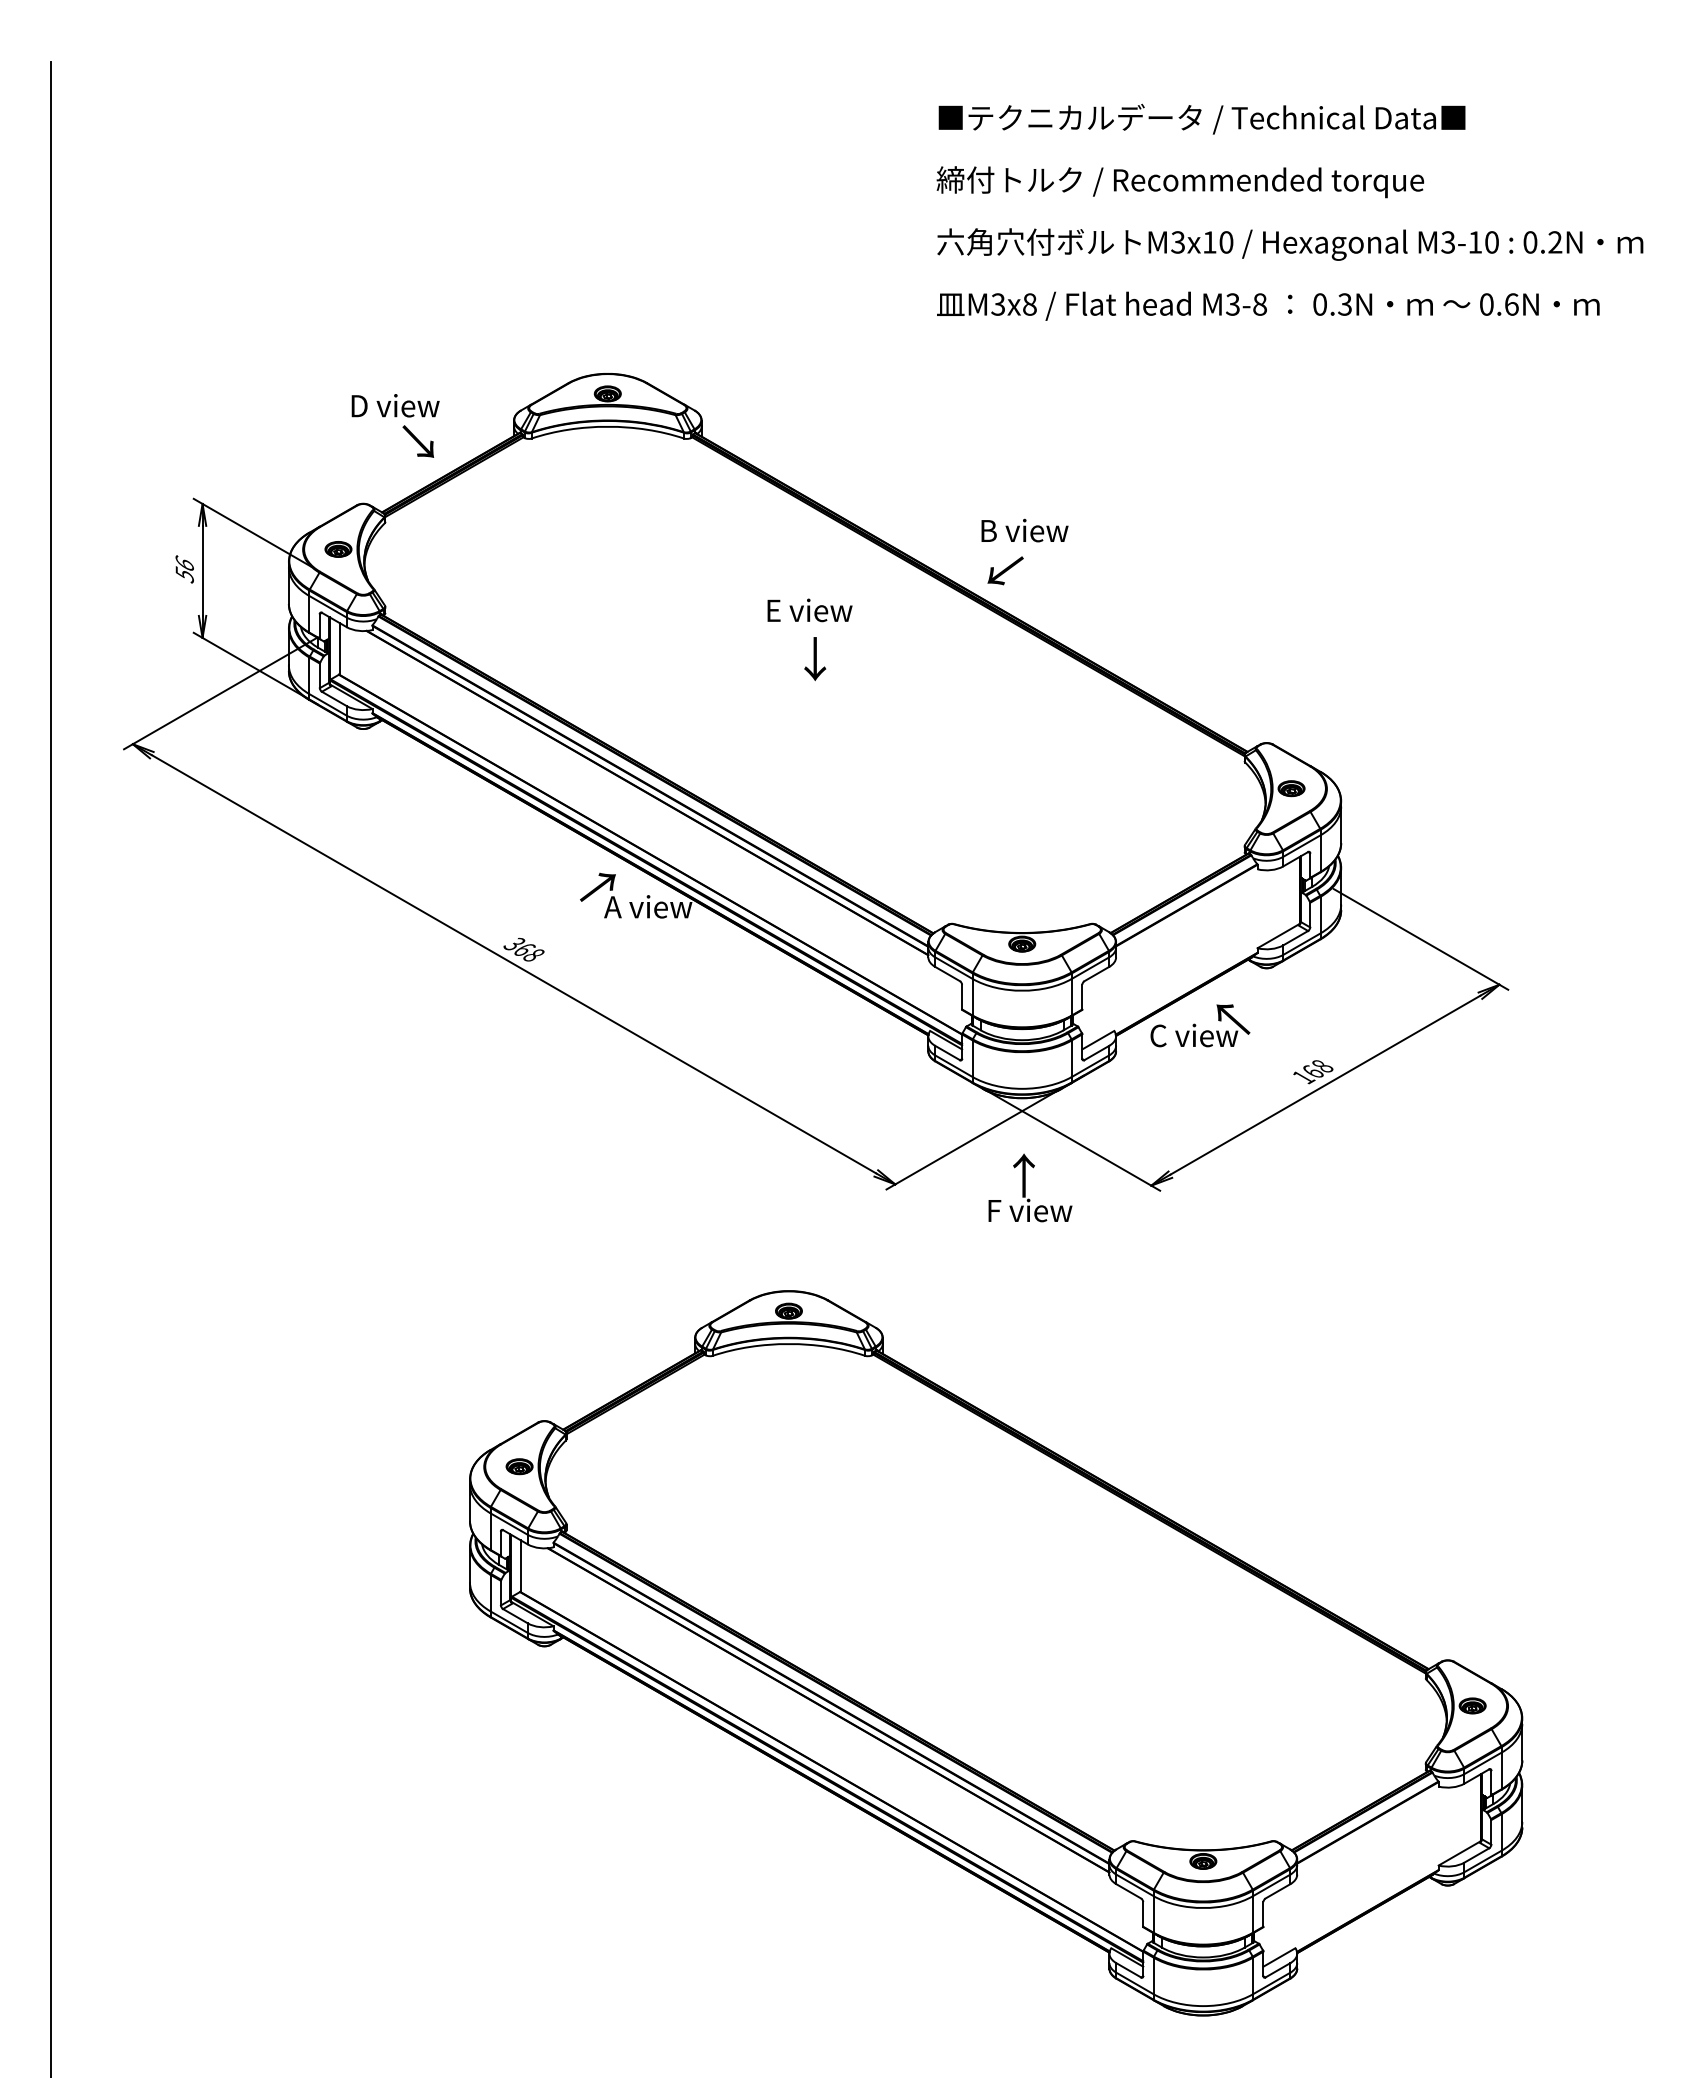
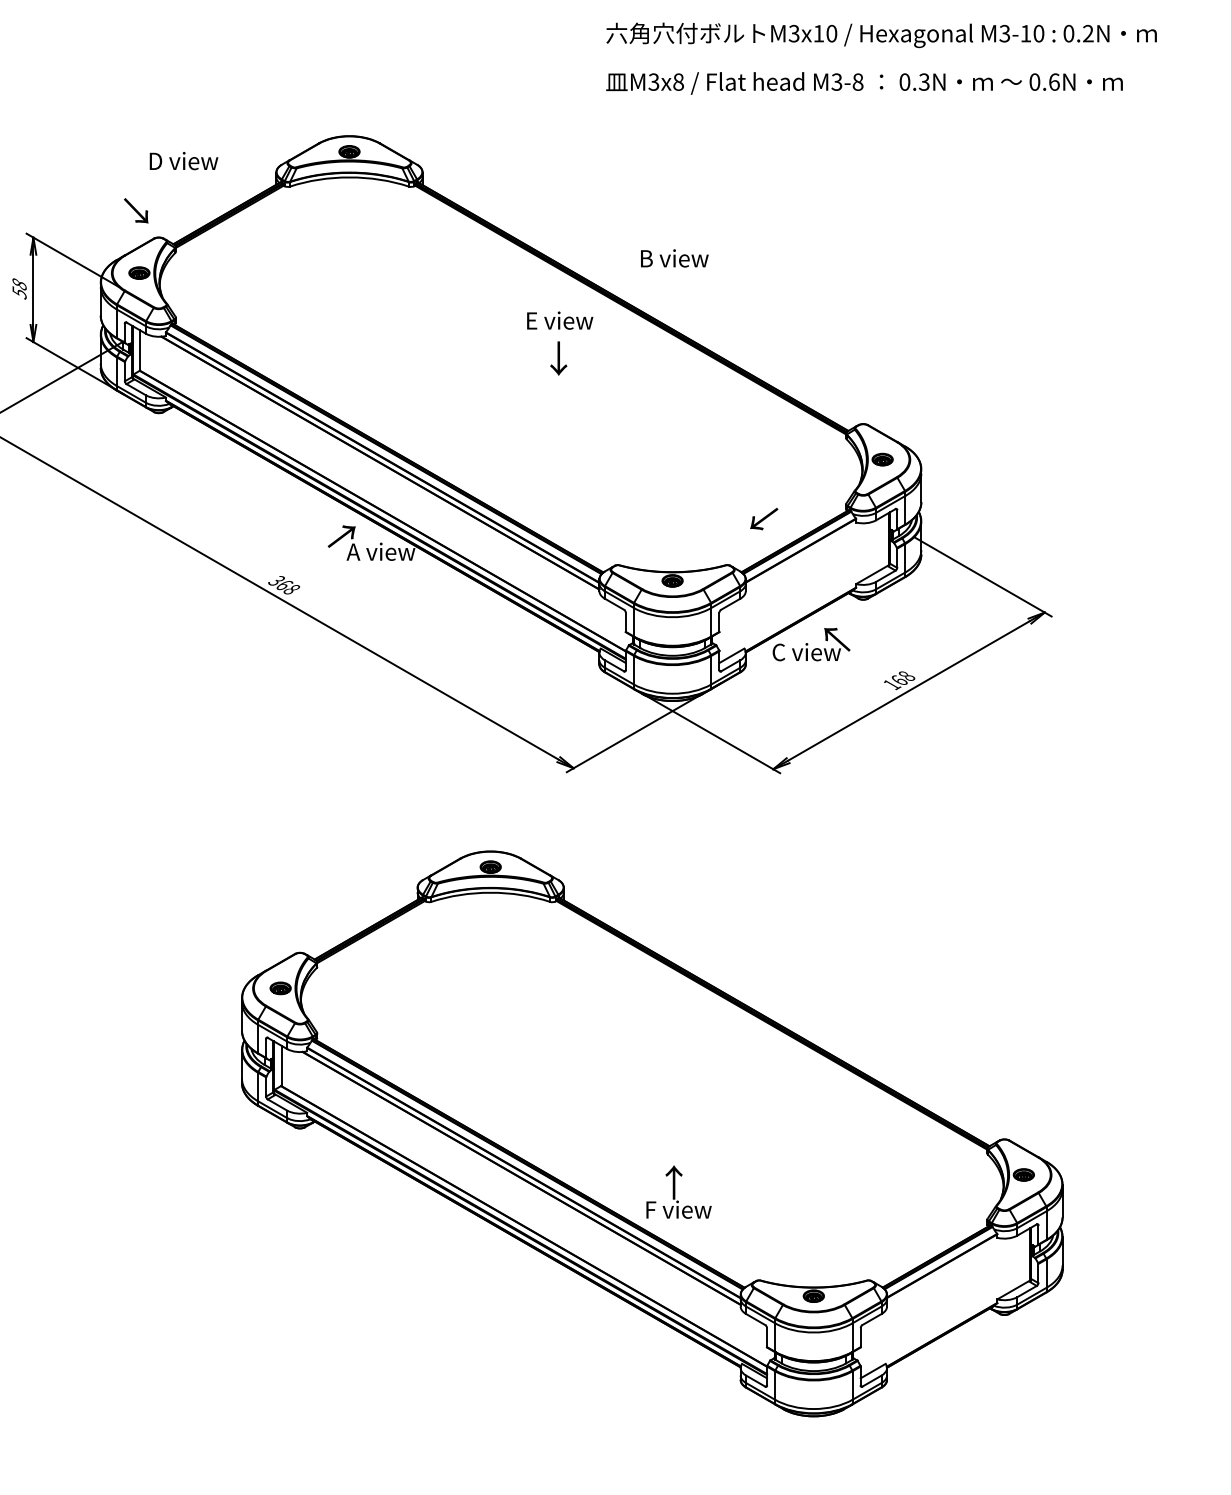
text: (418, 441) -> (136, 210), moved
text: (184, 563) -> (19, 284), 56 -> 58
text: (1005, 570) -> (764, 518), moved
text: (809, 610) -> (559, 320), moved
text: (815, 659) -> (558, 358), moved
text: (1030, 1187) -> (679, 1191), moved

